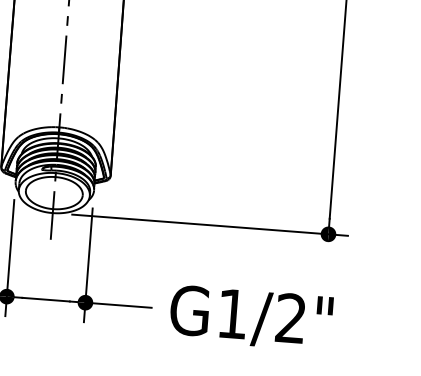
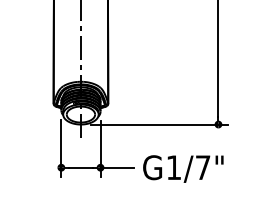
text: (289, 317) -> (202, 167), G1/2" -> G1/7"

